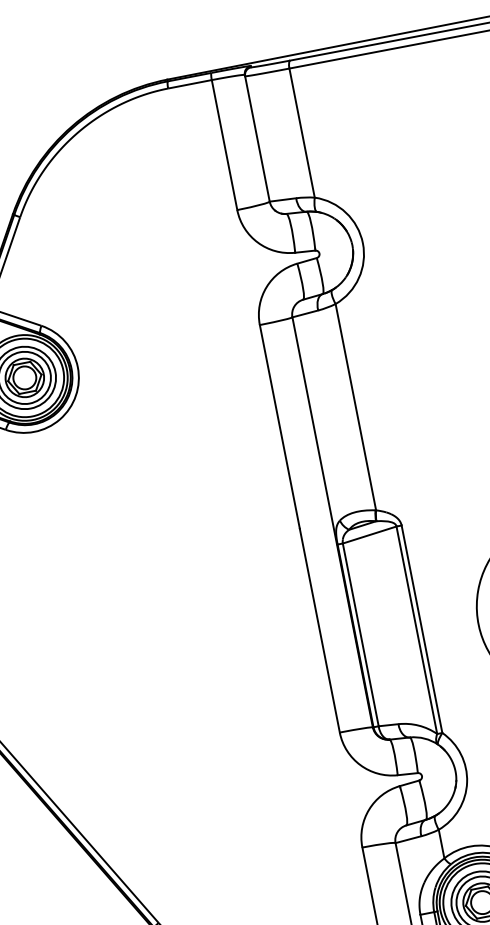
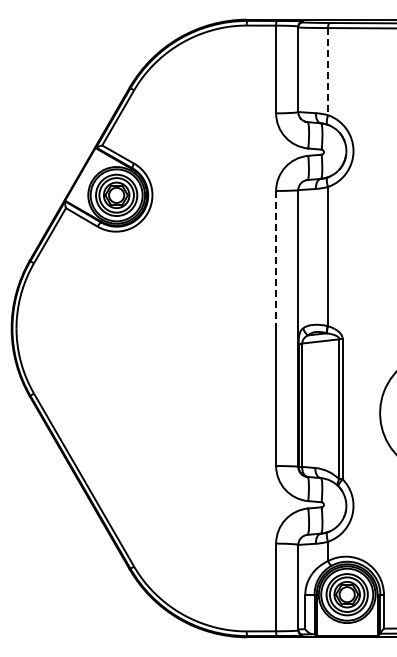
line: (302, 132) -> (328, 71), solid -> dashed
line: (280, 426) -> (276, 259), solid -> dashed

